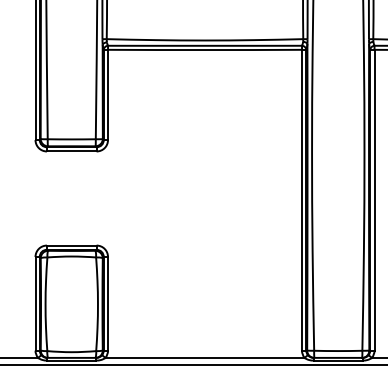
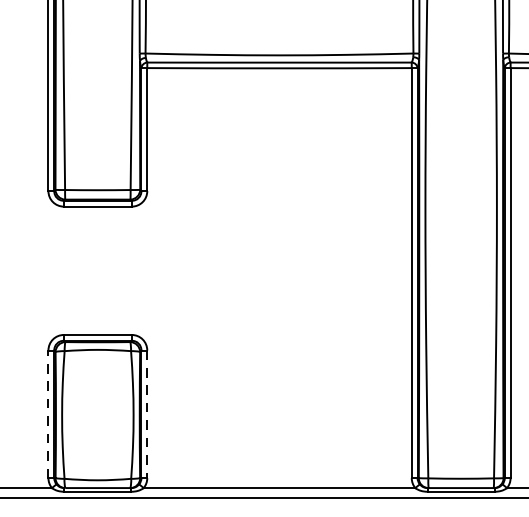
line: (35, 303) -> (48, 413), solid -> dashed
line: (108, 303) -> (147, 413), solid -> dashed

